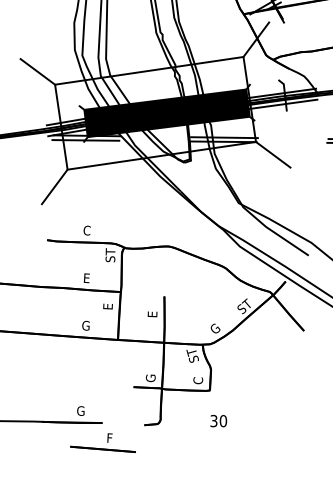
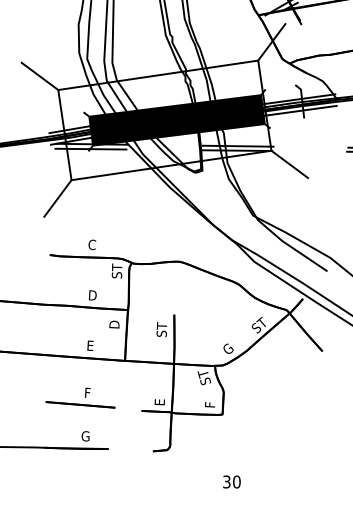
text: (88, 278) -> (93, 295), E -> D
text: (107, 305) -> (113, 324), E -> D
text: (152, 310) -> (161, 329), E -> ST
text: (85, 325) -> (90, 345), G -> E
text: (150, 378) -> (159, 401), G -> E
text: (198, 380) -> (210, 403), C -> F
text: (218, 421) -> (231, 482), moved
part: (102, 442) -> (79, 397), moved

